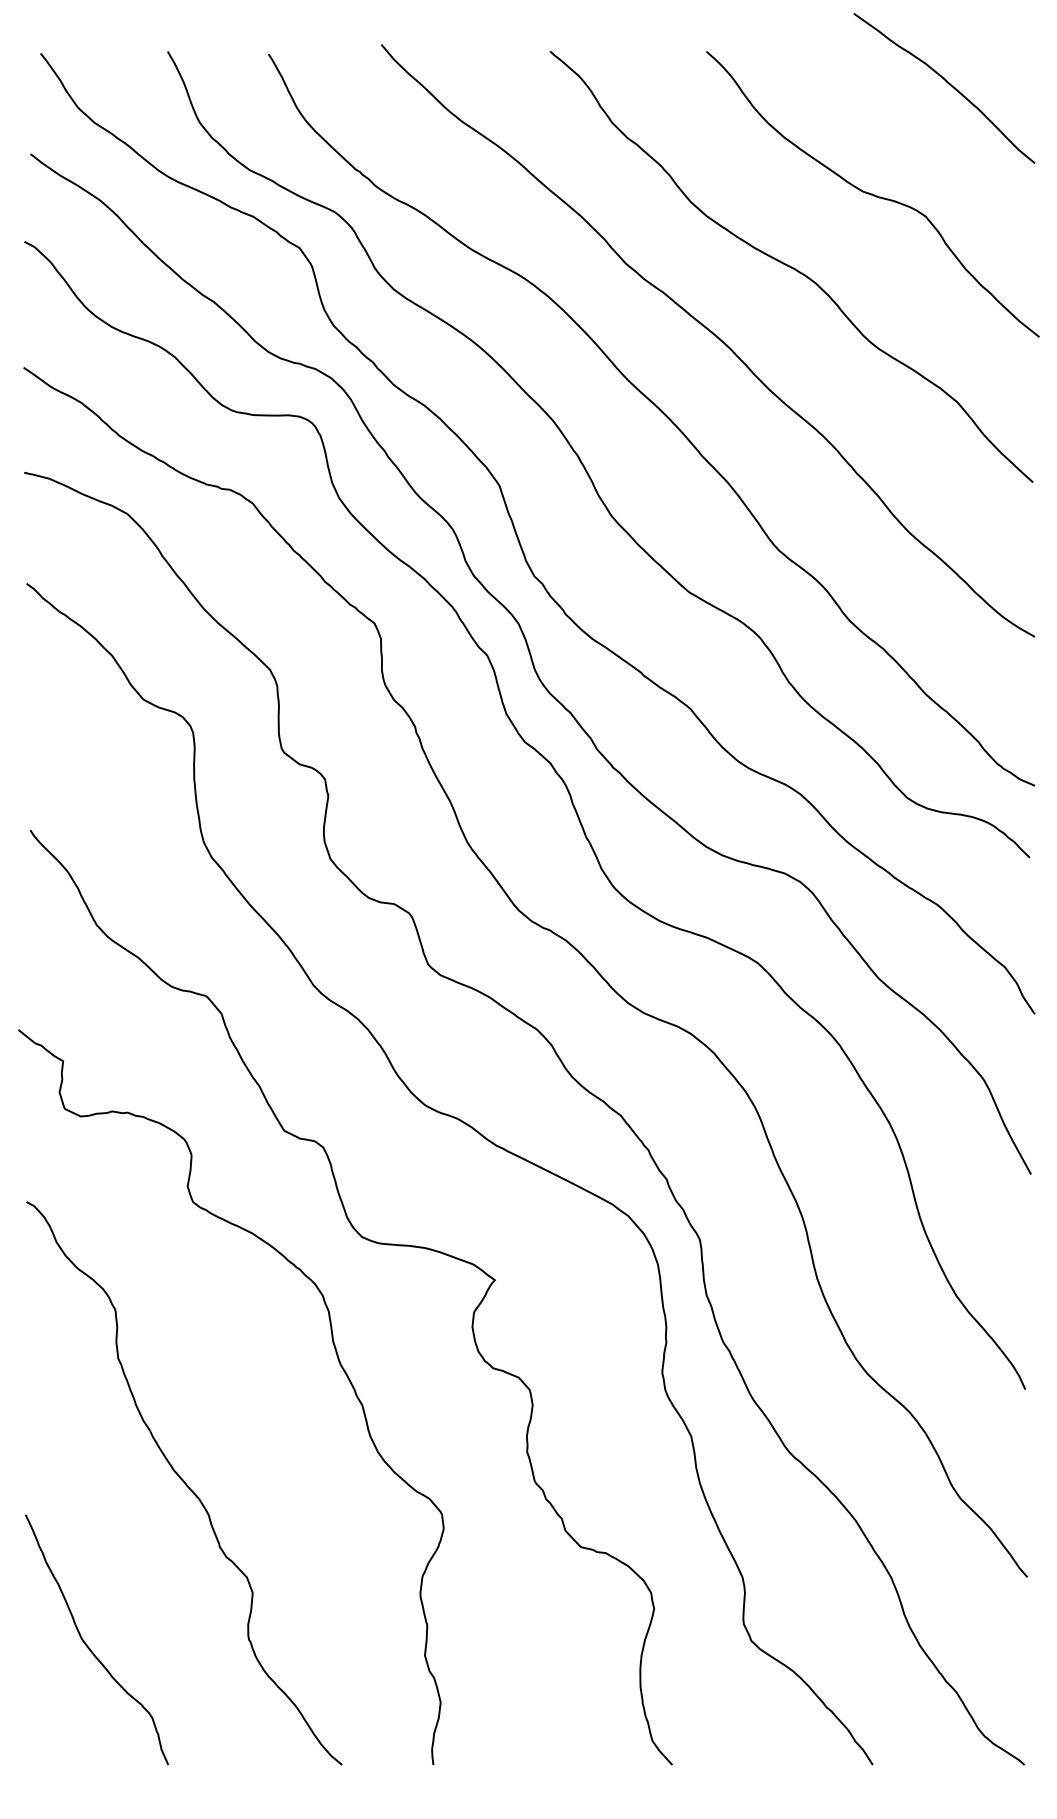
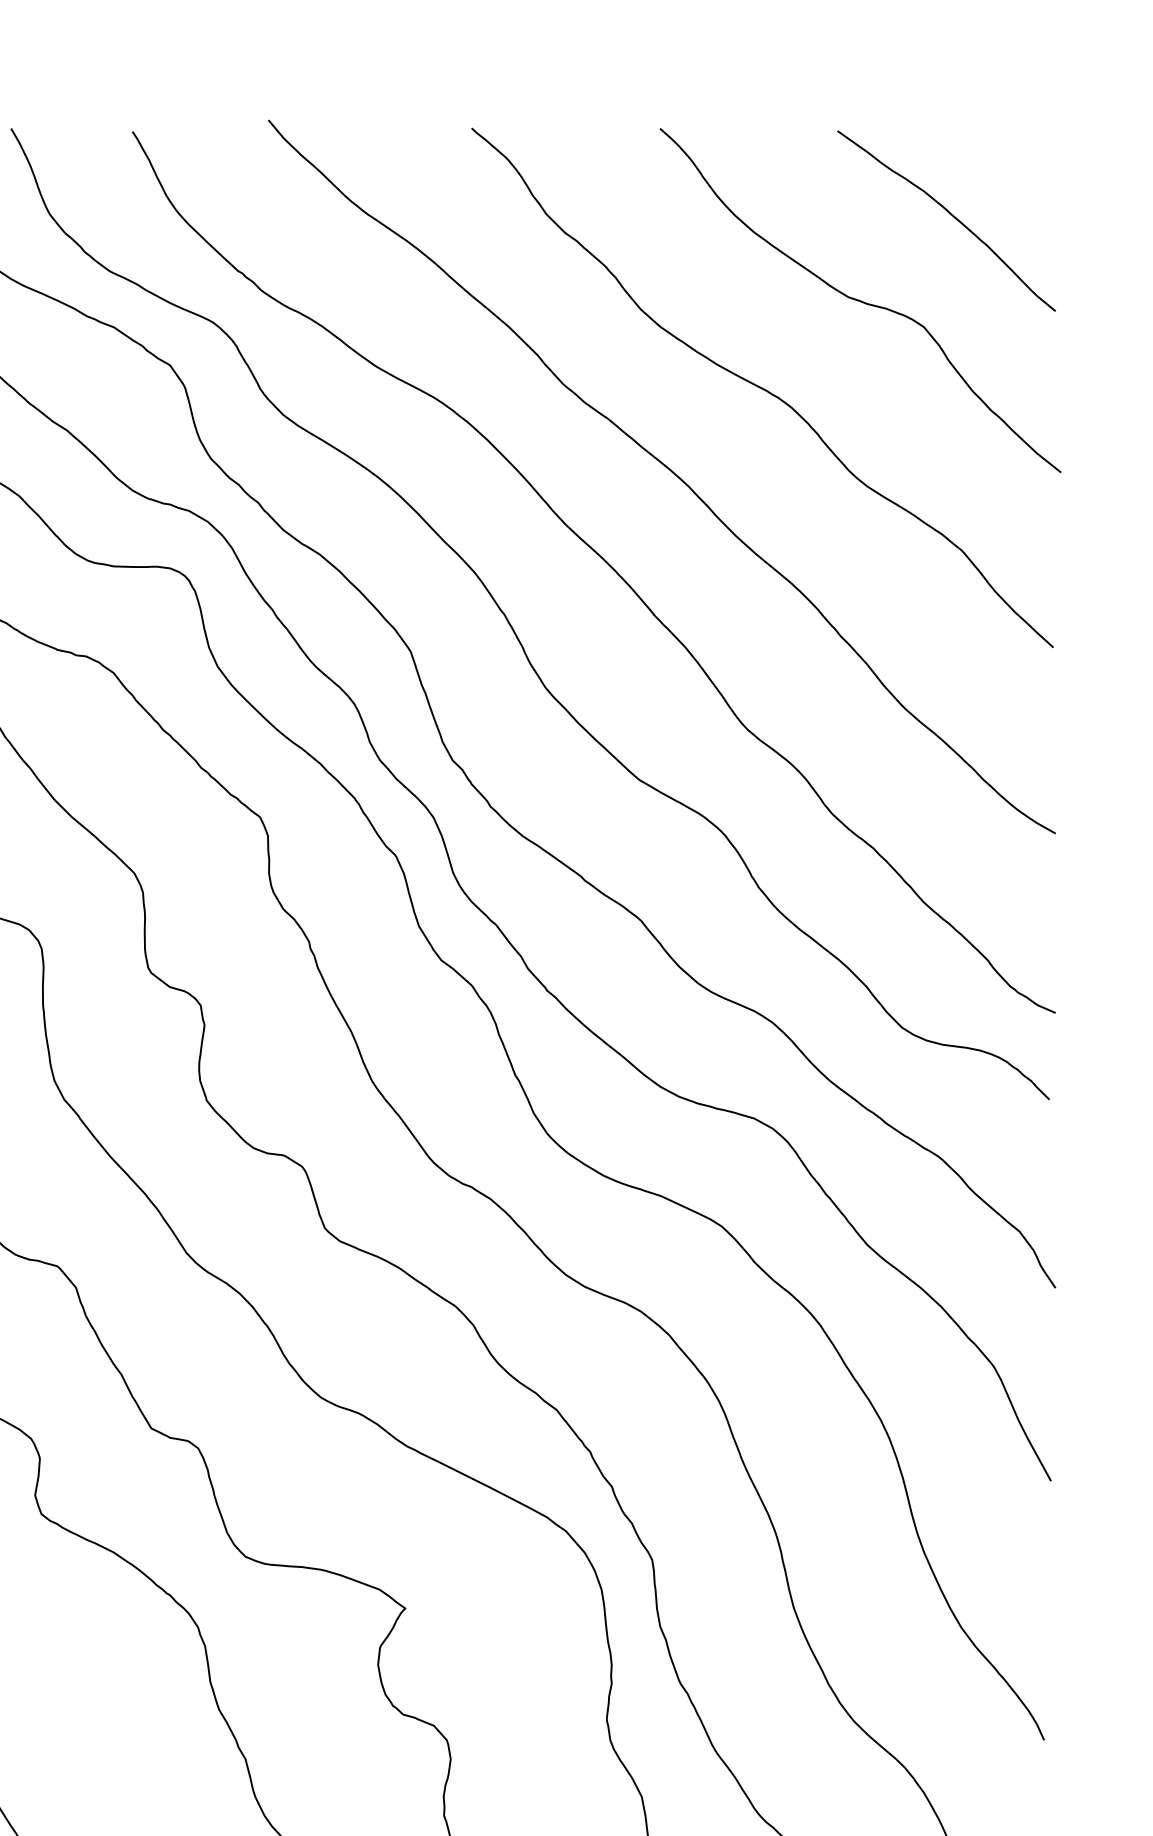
curve: (948, 84) -> (951, 216), moved

